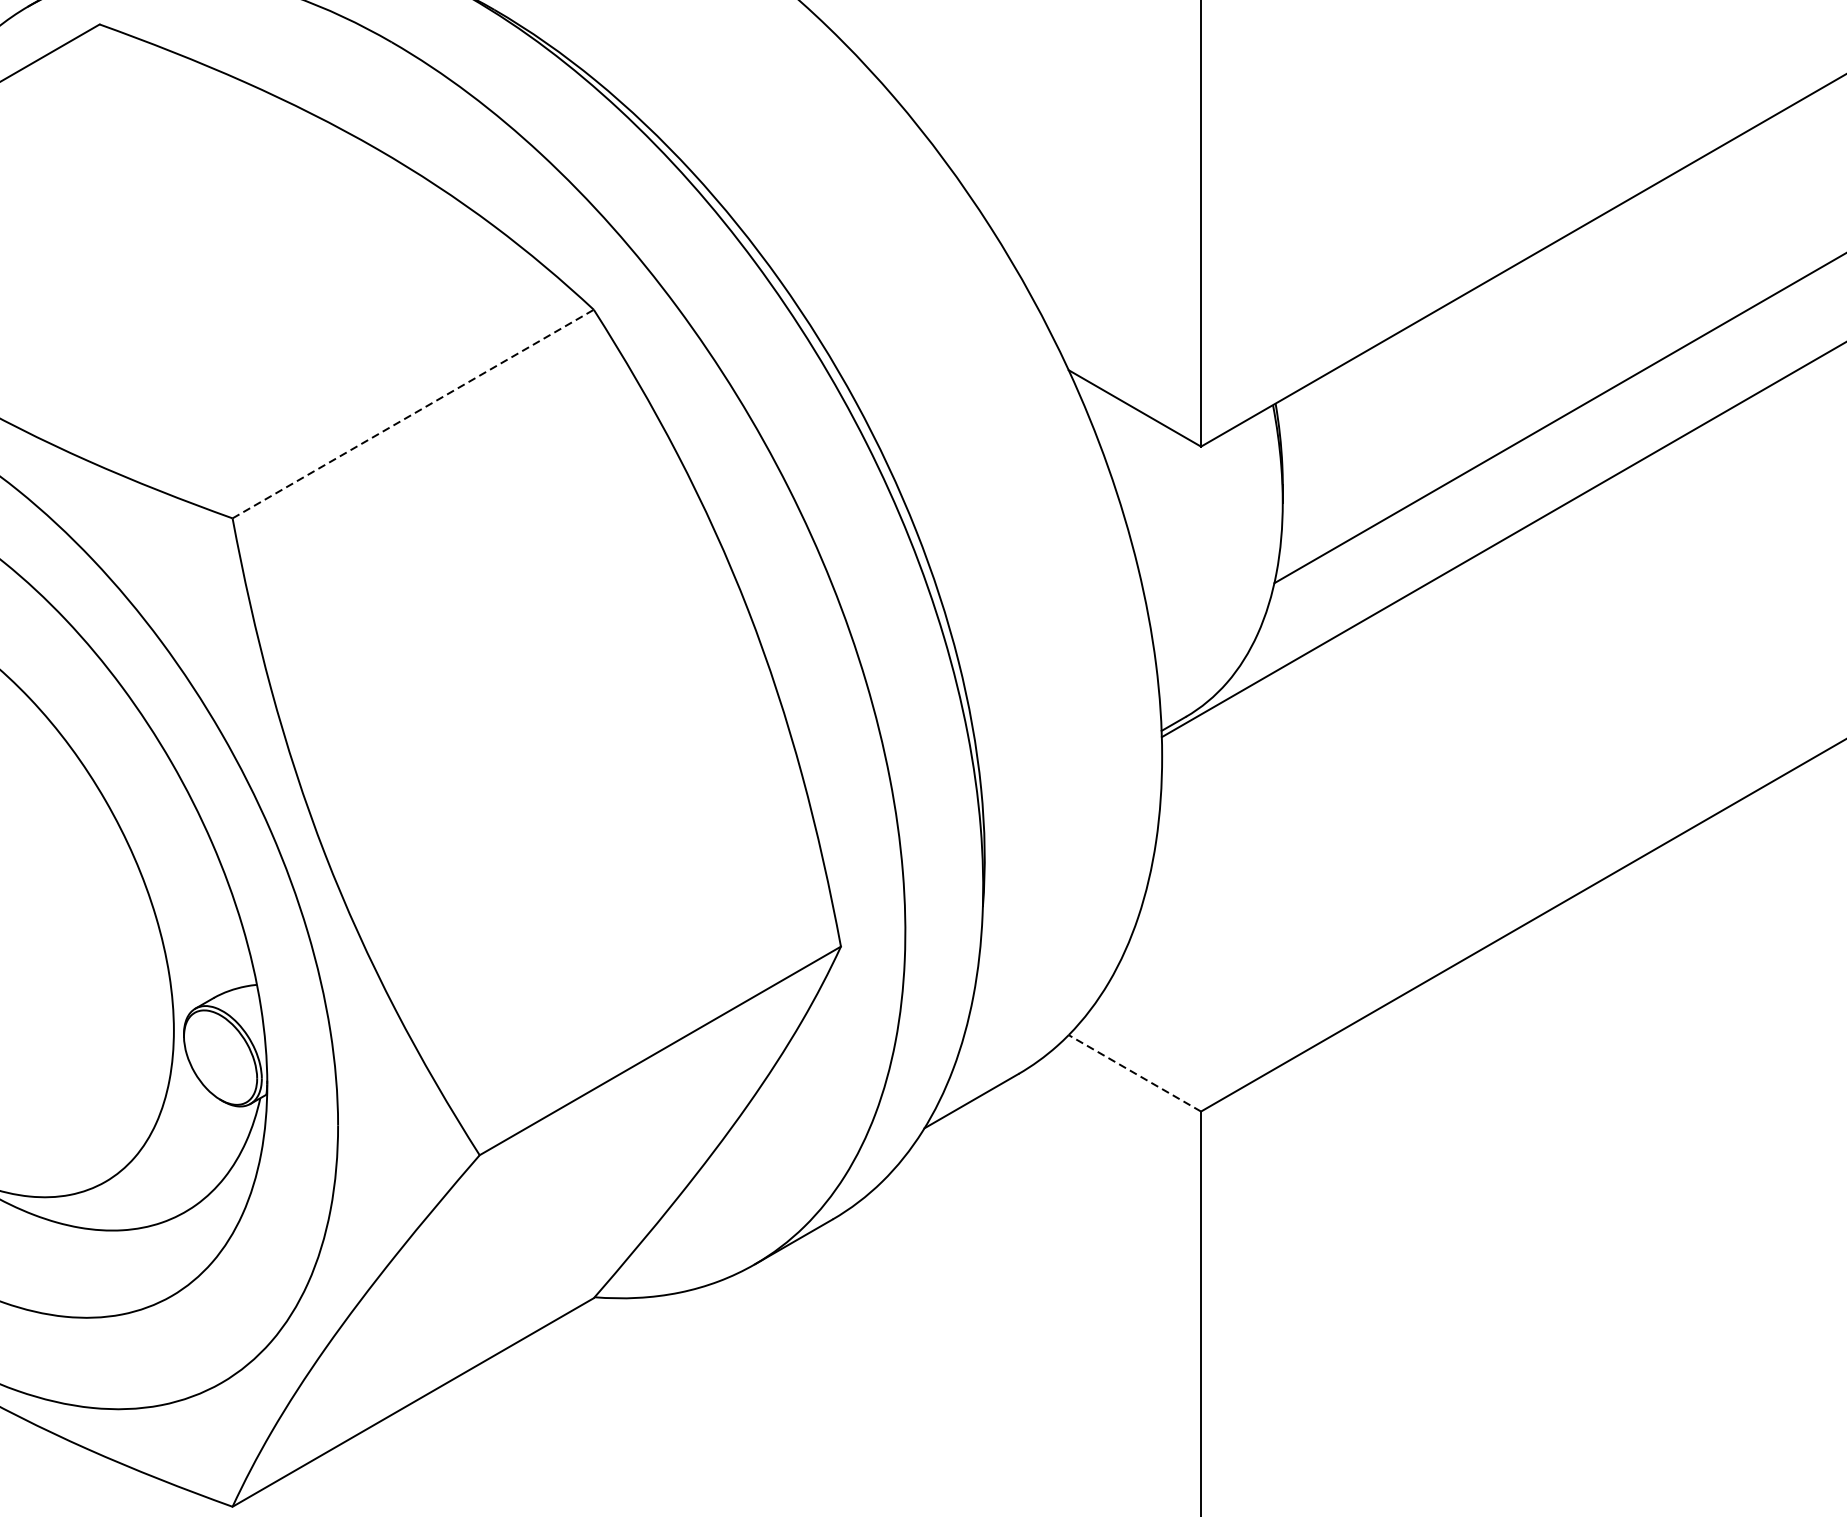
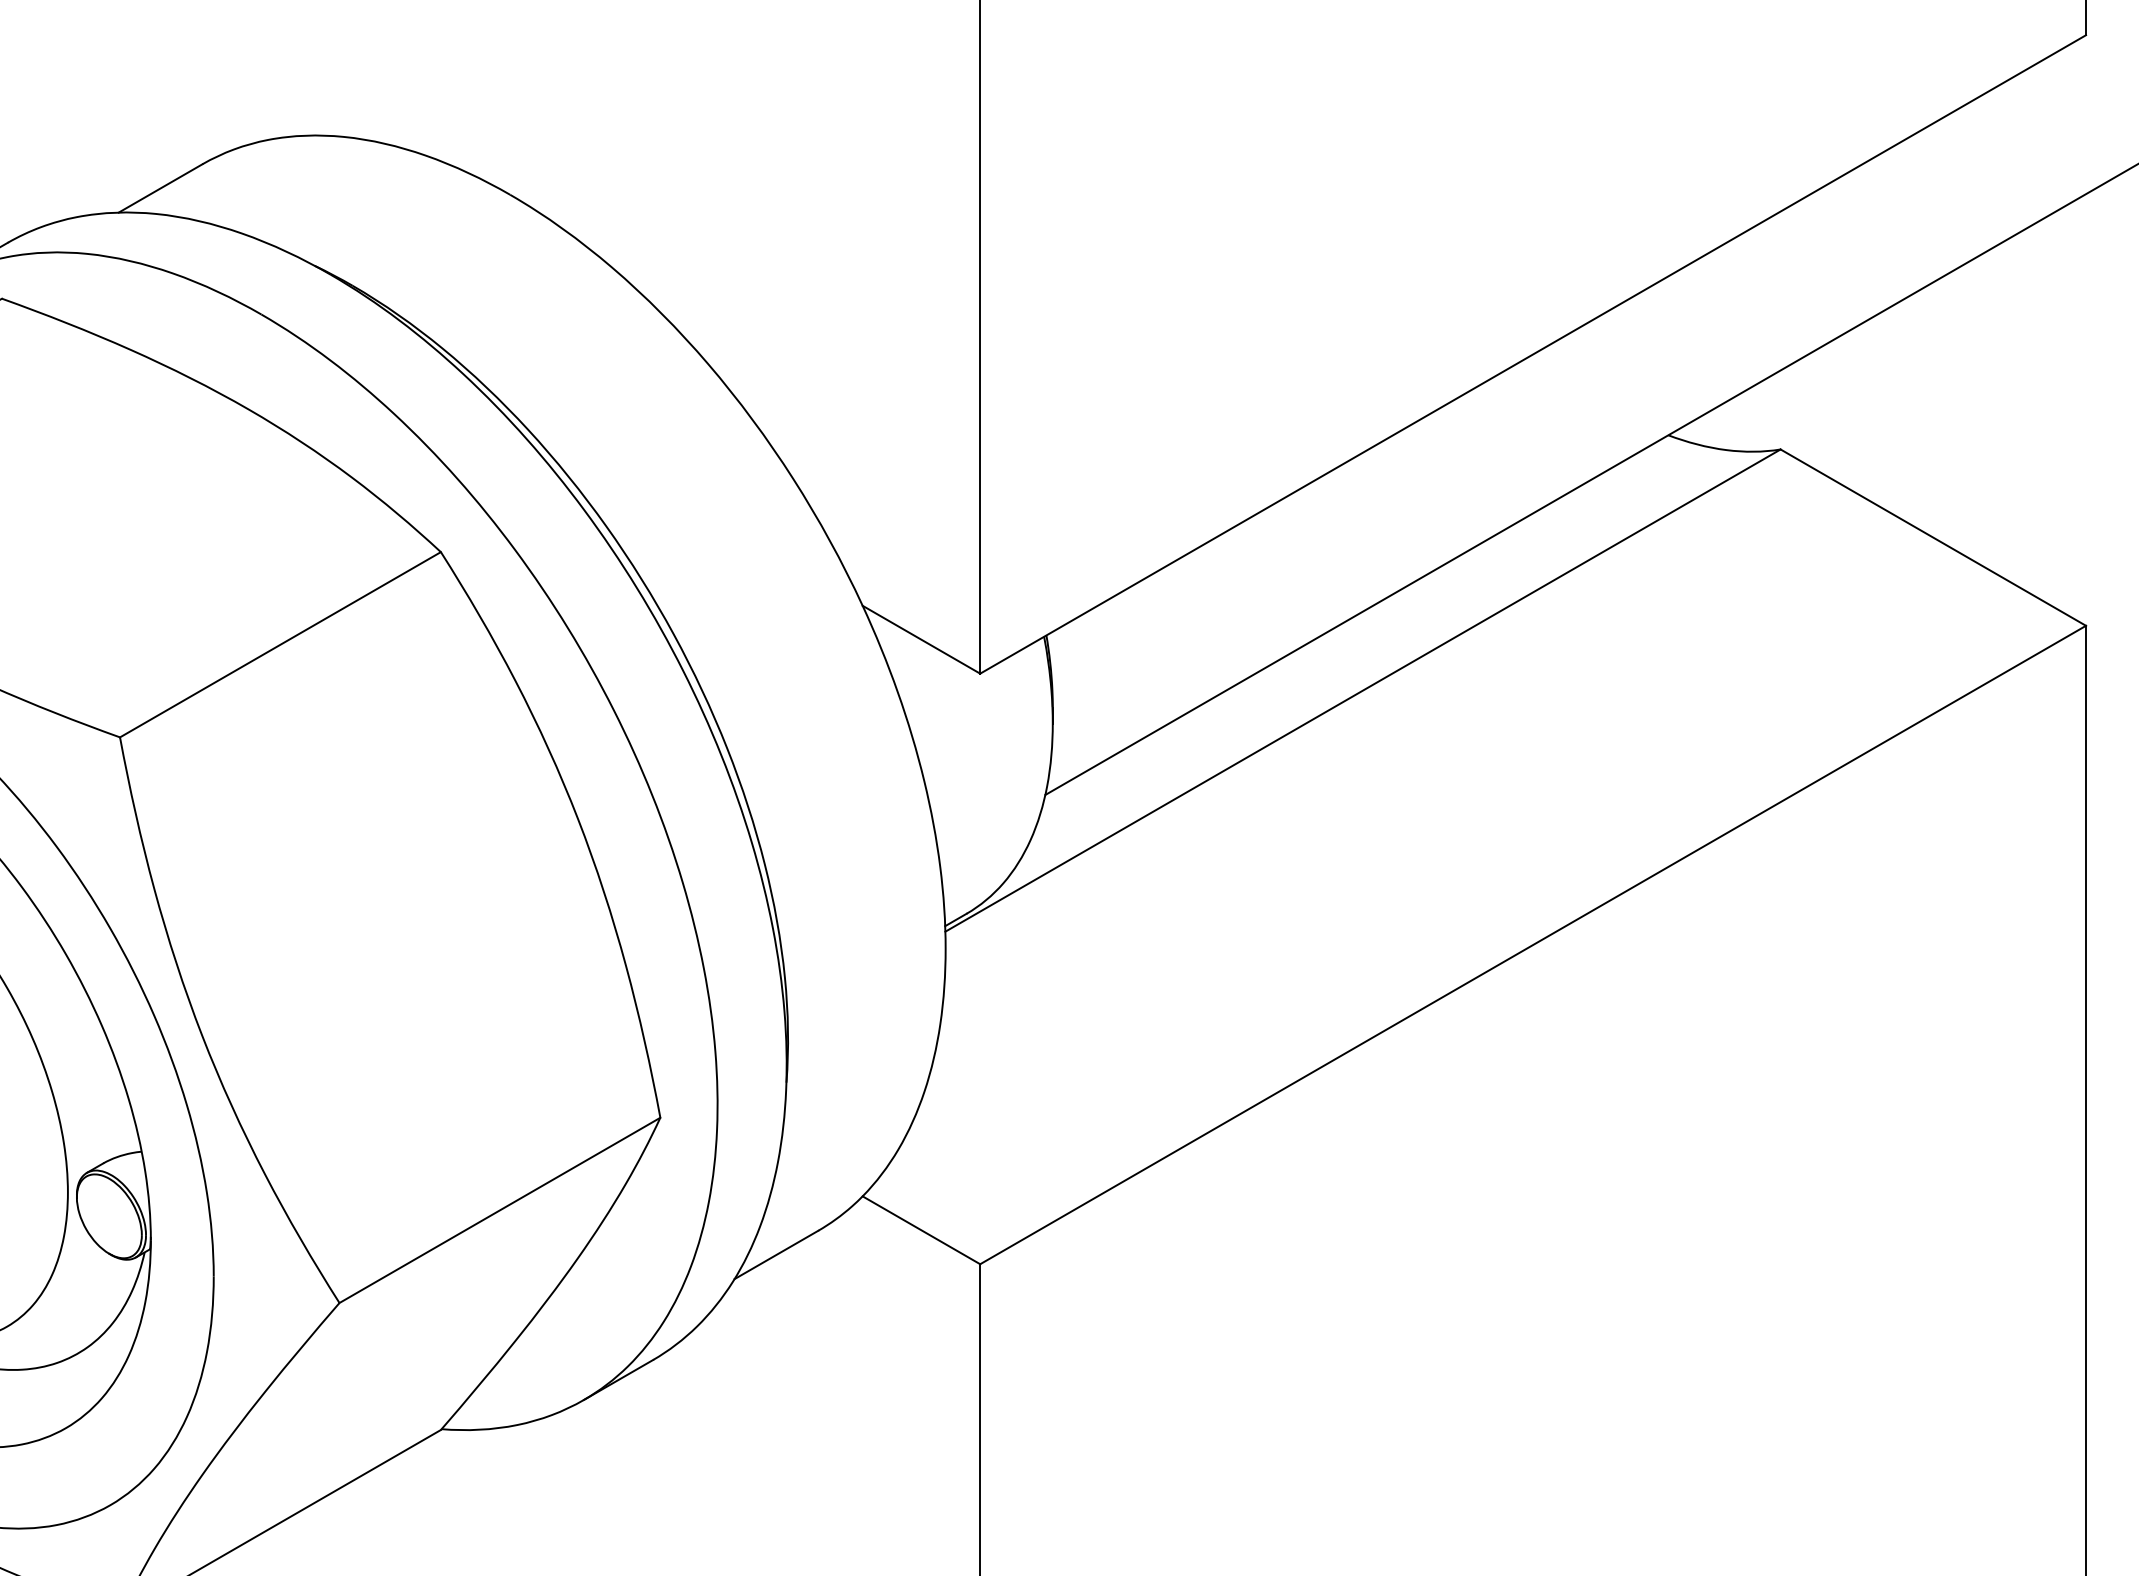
line: (413, 413) -> (280, 644), dashed -> solid
line: (1134, 1073) -> (921, 1230), dashed -> solid

